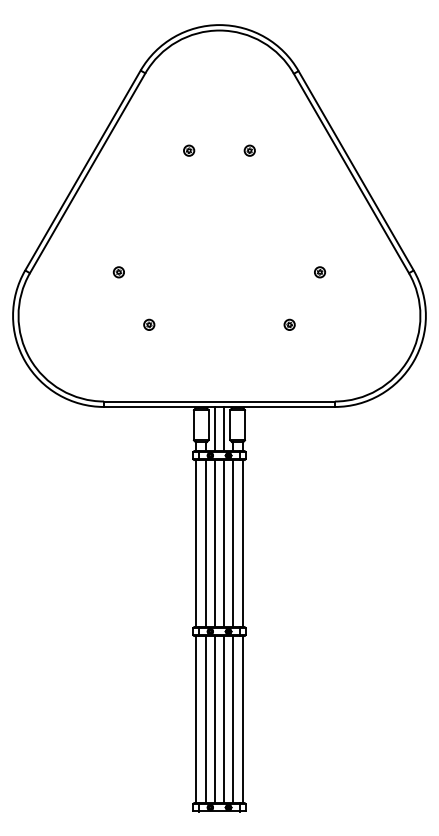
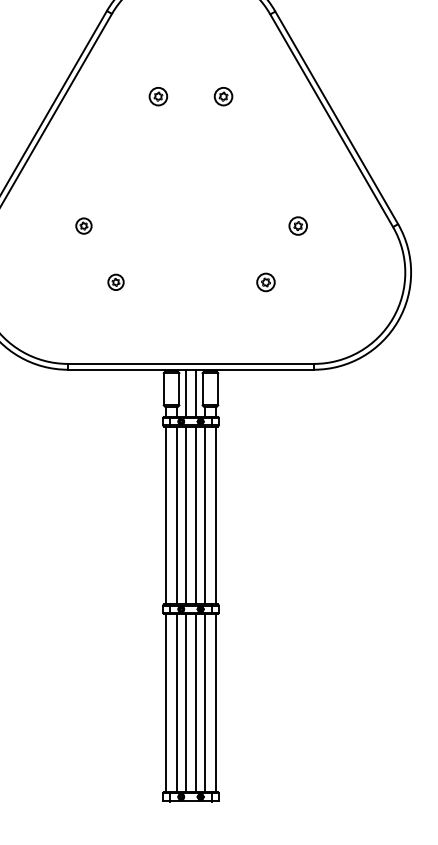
part: (189, 150) -> (159, 96), size x1.6
part: (249, 150) -> (223, 96), size x1.6
part: (118, 272) -> (83, 226), size x1.4
part: (319, 272) -> (297, 226), size x1.6
part: (149, 324) -> (116, 281), size x1.4
part: (289, 324) -> (265, 281), size x1.6

